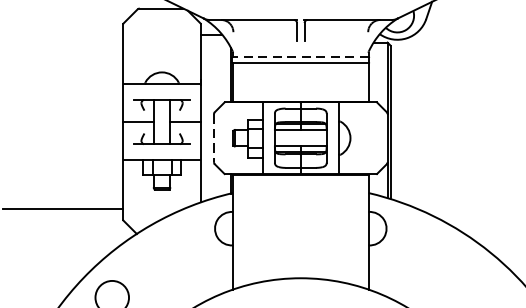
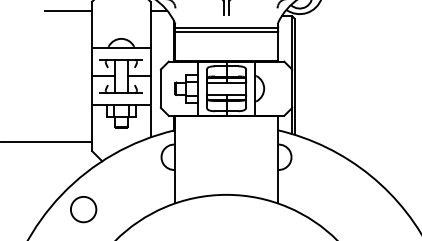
line: (90, 34) -> (67, 10), added
line: (300, 57) -> (226, 27), dashed -> solid
line: (213, 139) -> (160, 89), dashed -> solid

